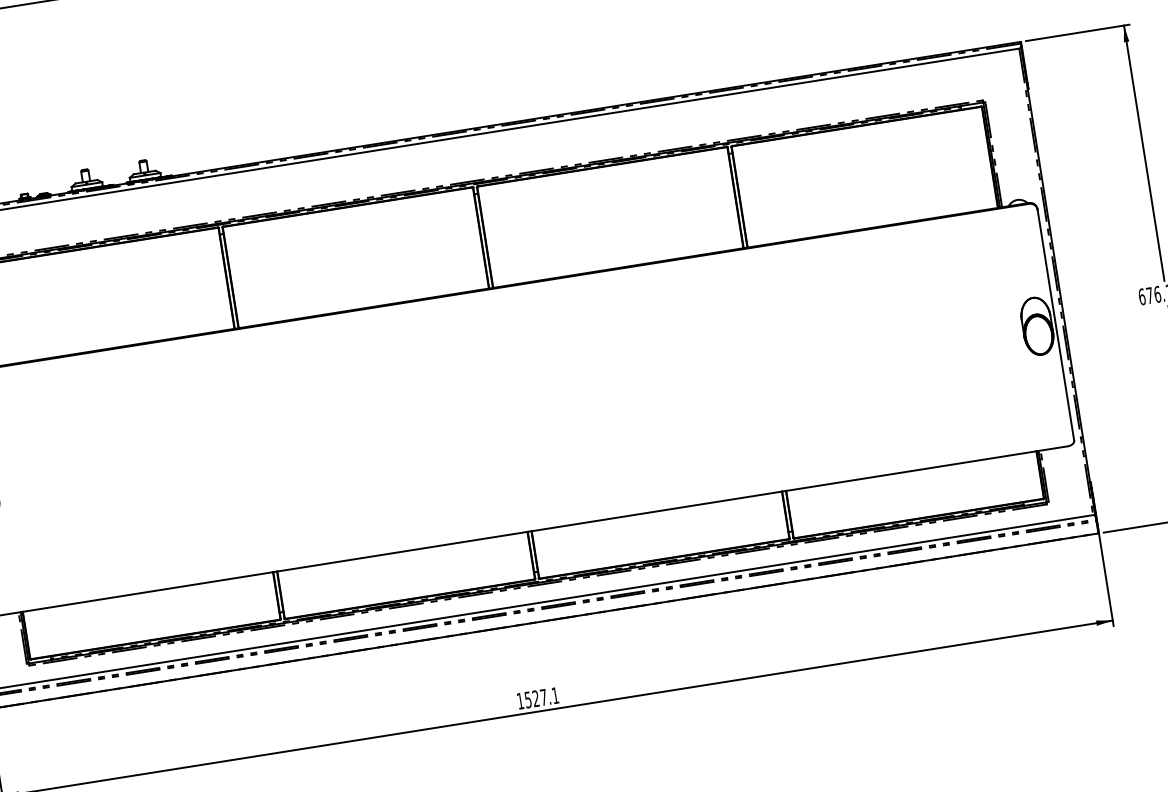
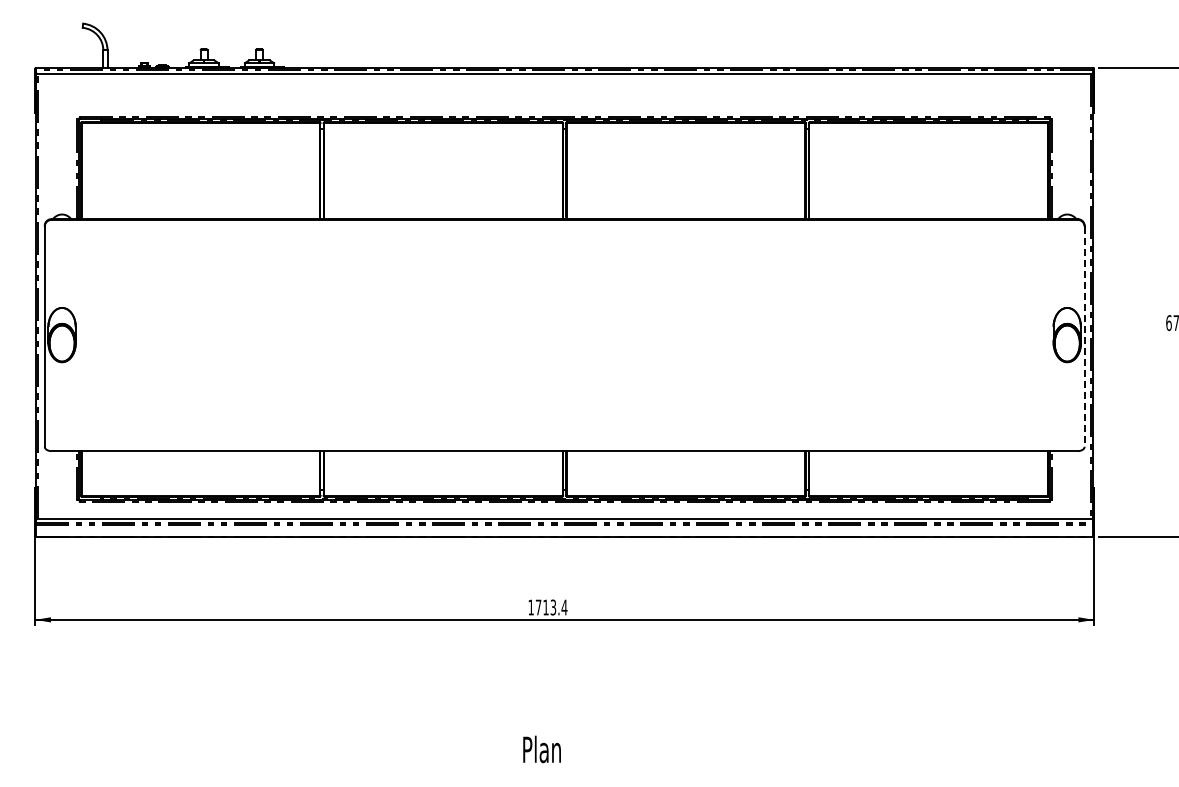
line: (1055, 326) -> (1084, 337), solid -> dashed
text: (541, 697) -> (551, 607), 1527.1 -> 1713.4

